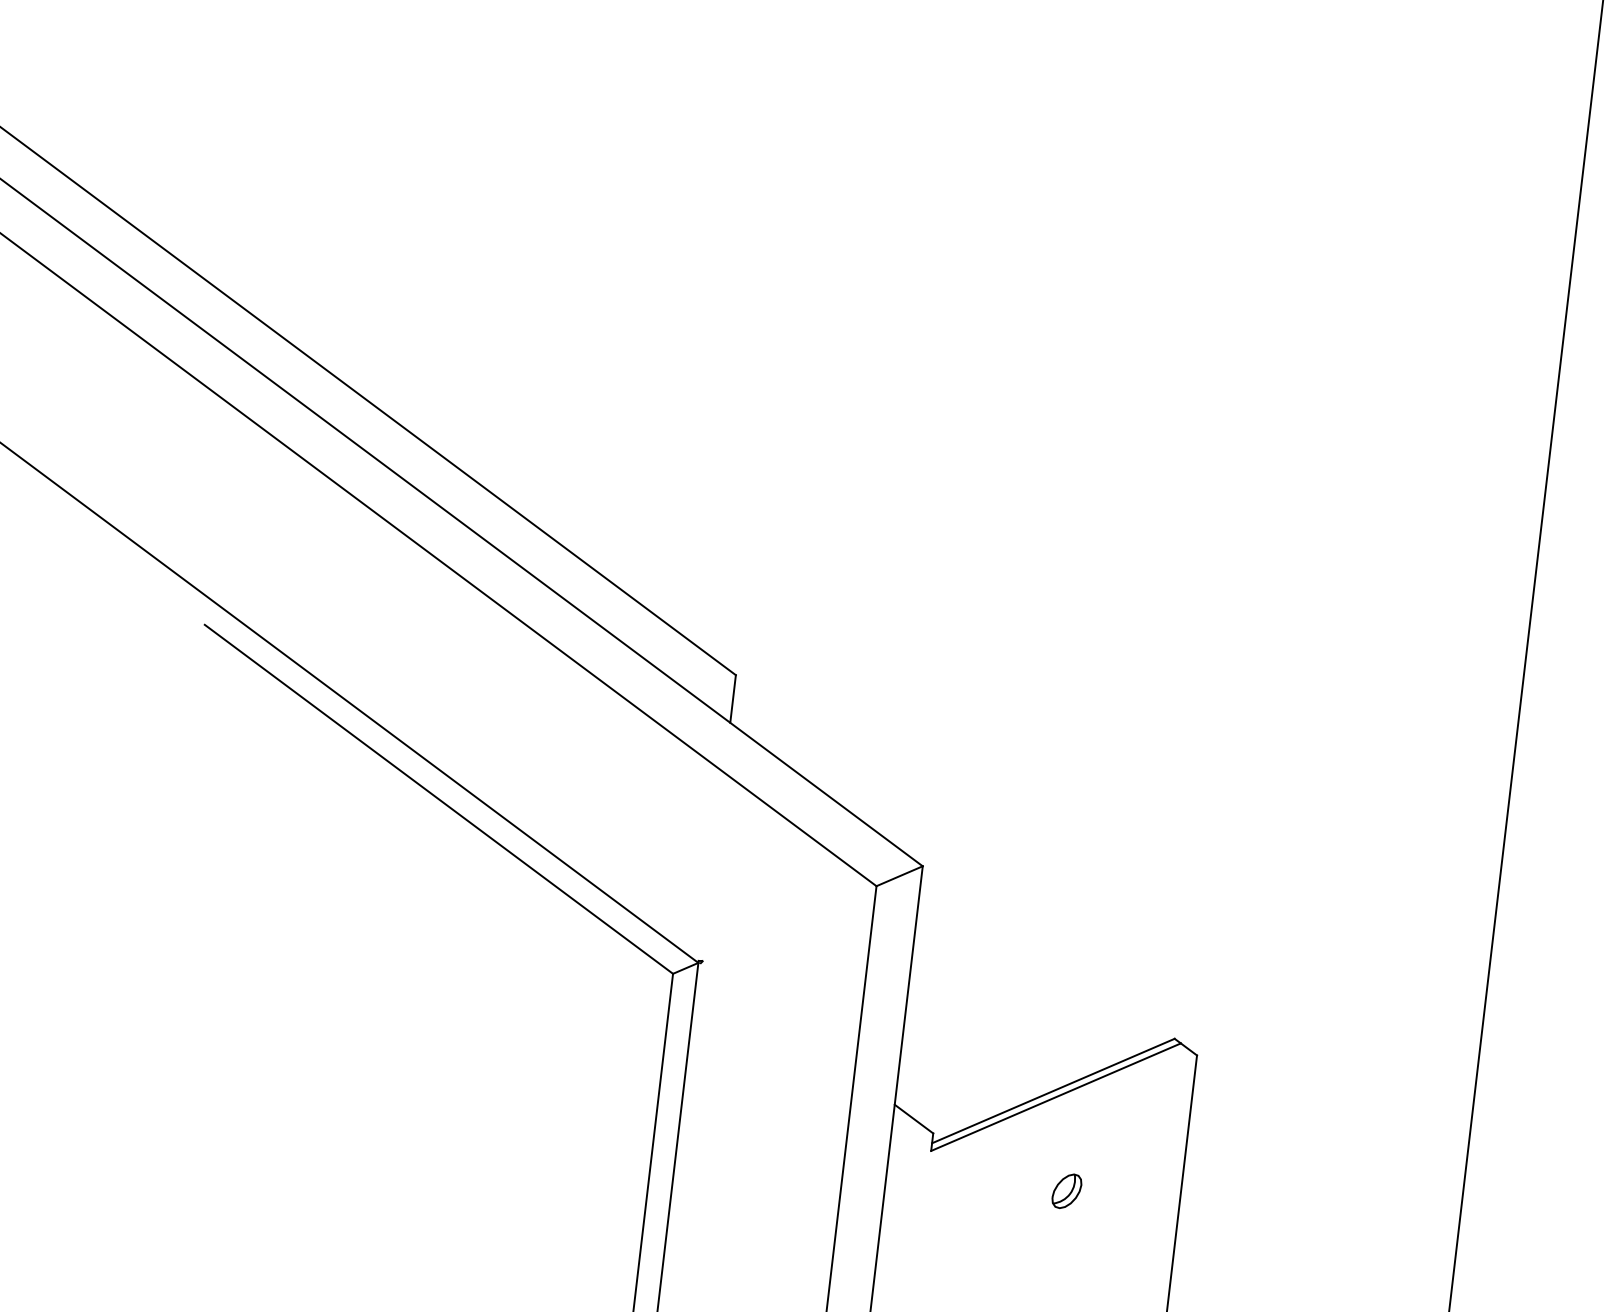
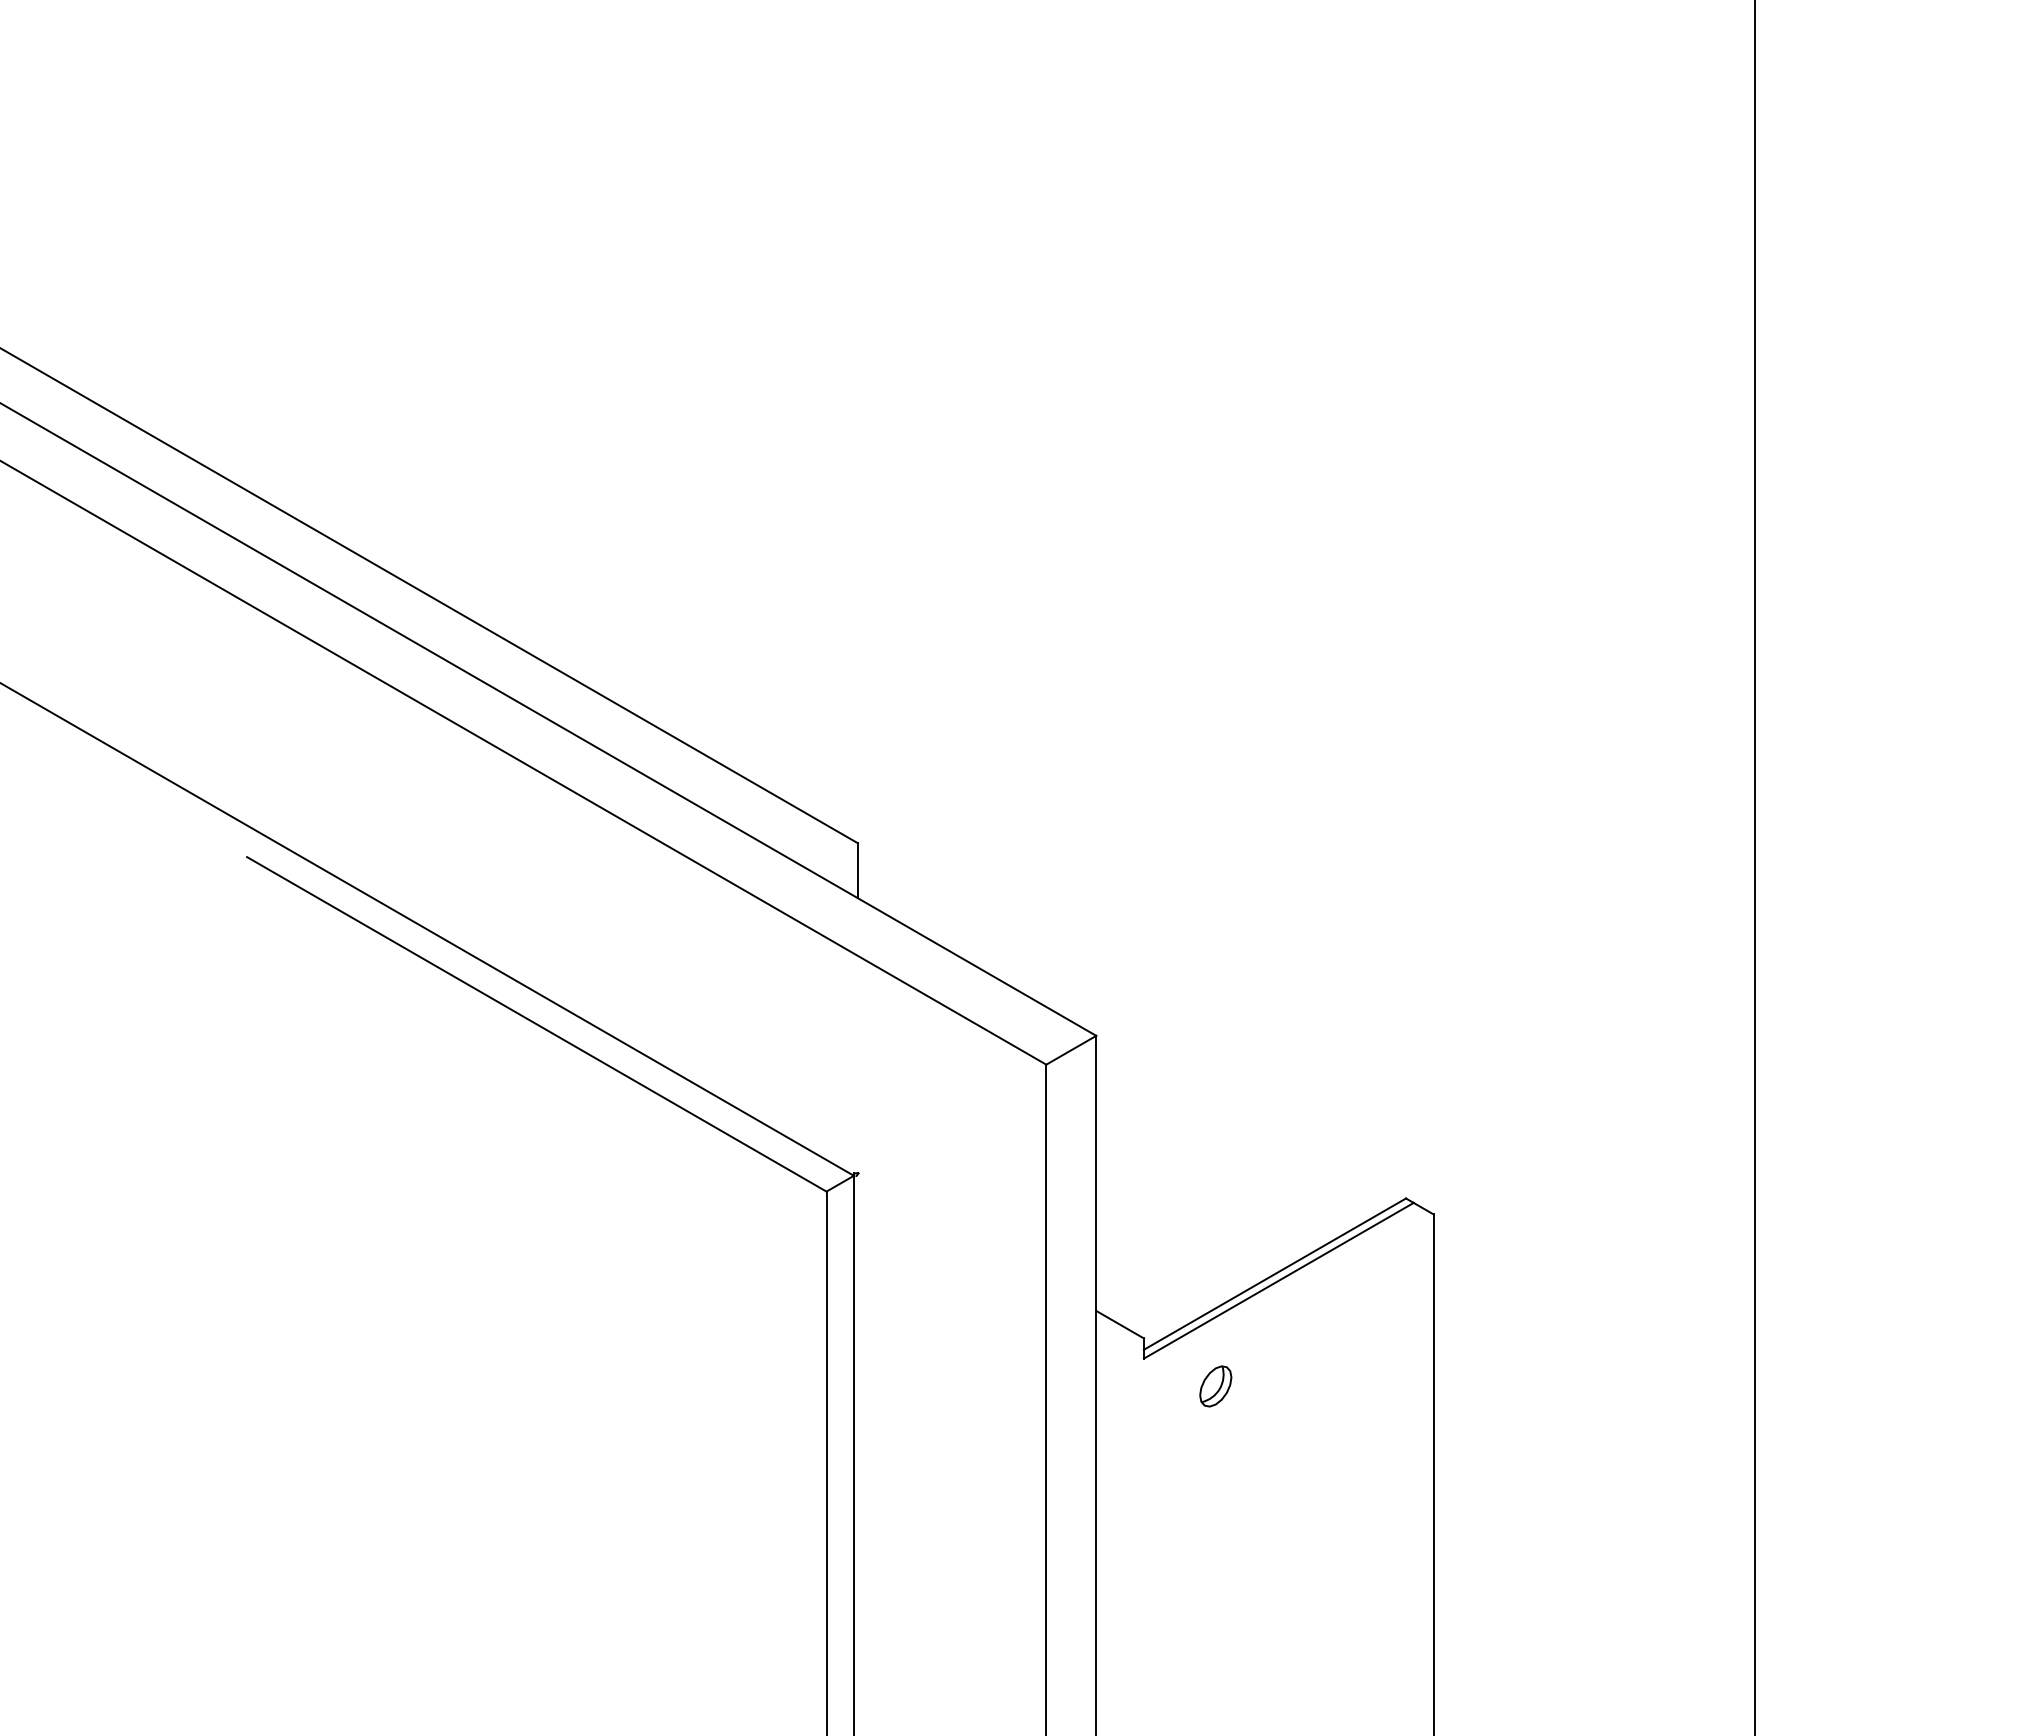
part: (1066, 1191) -> (1215, 1386), moved

